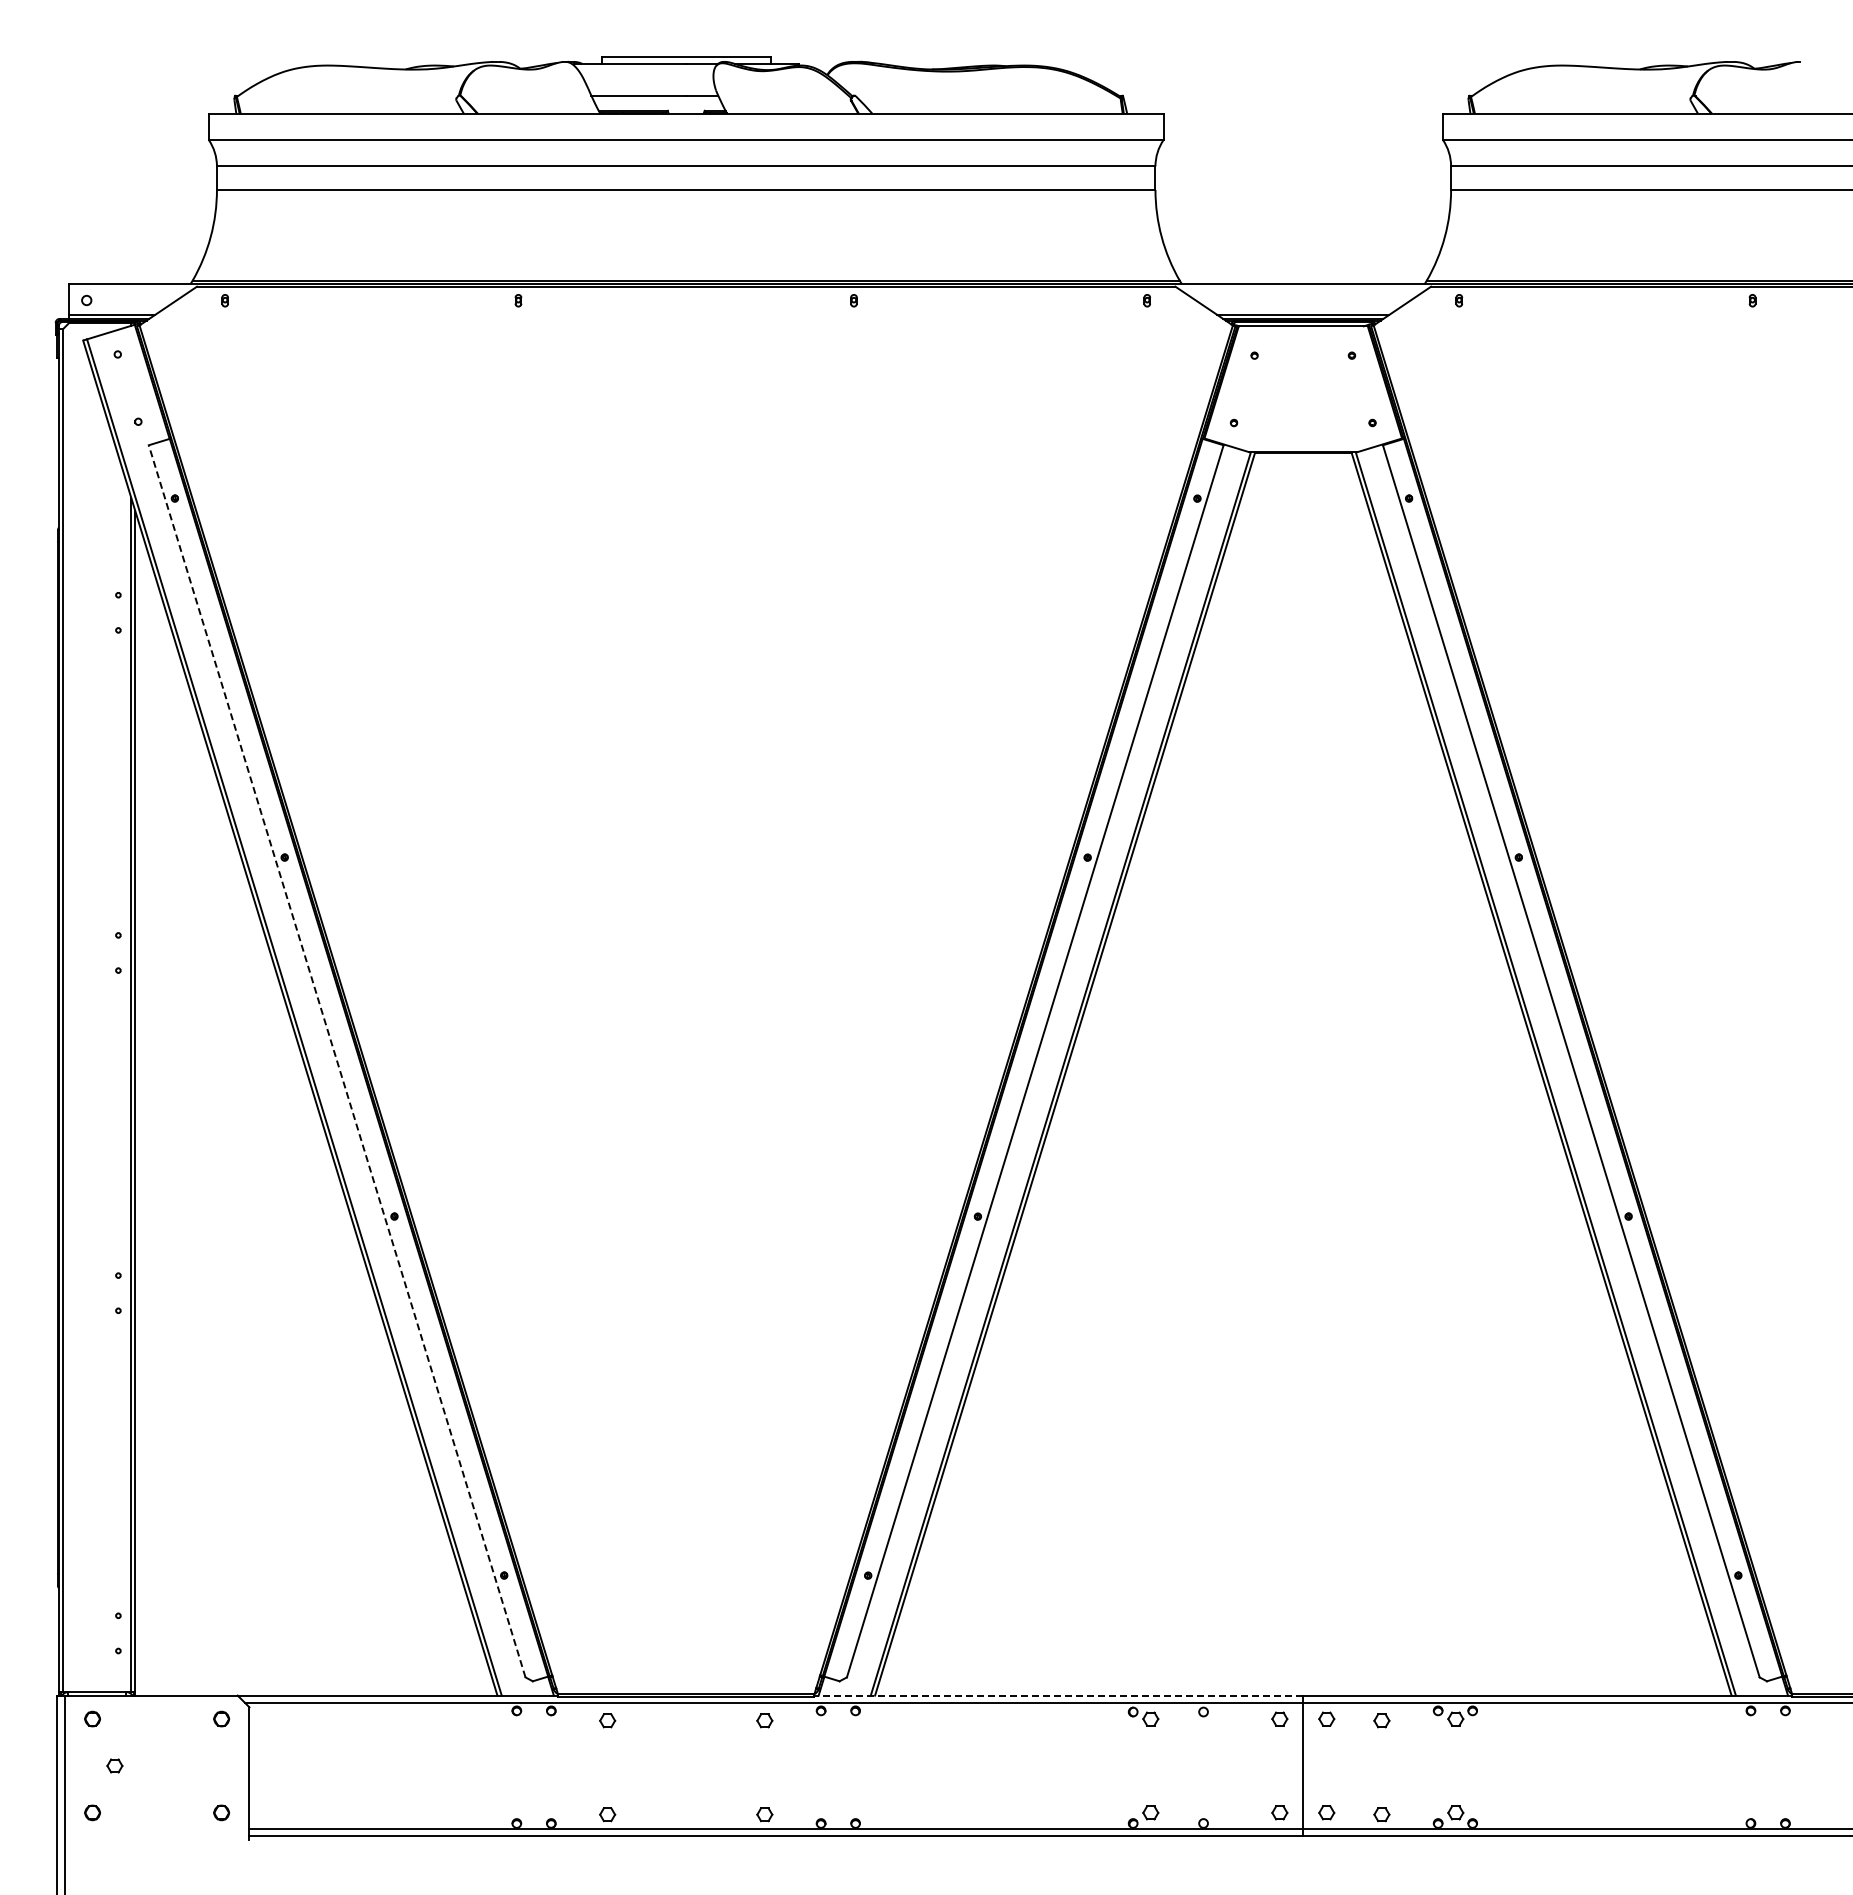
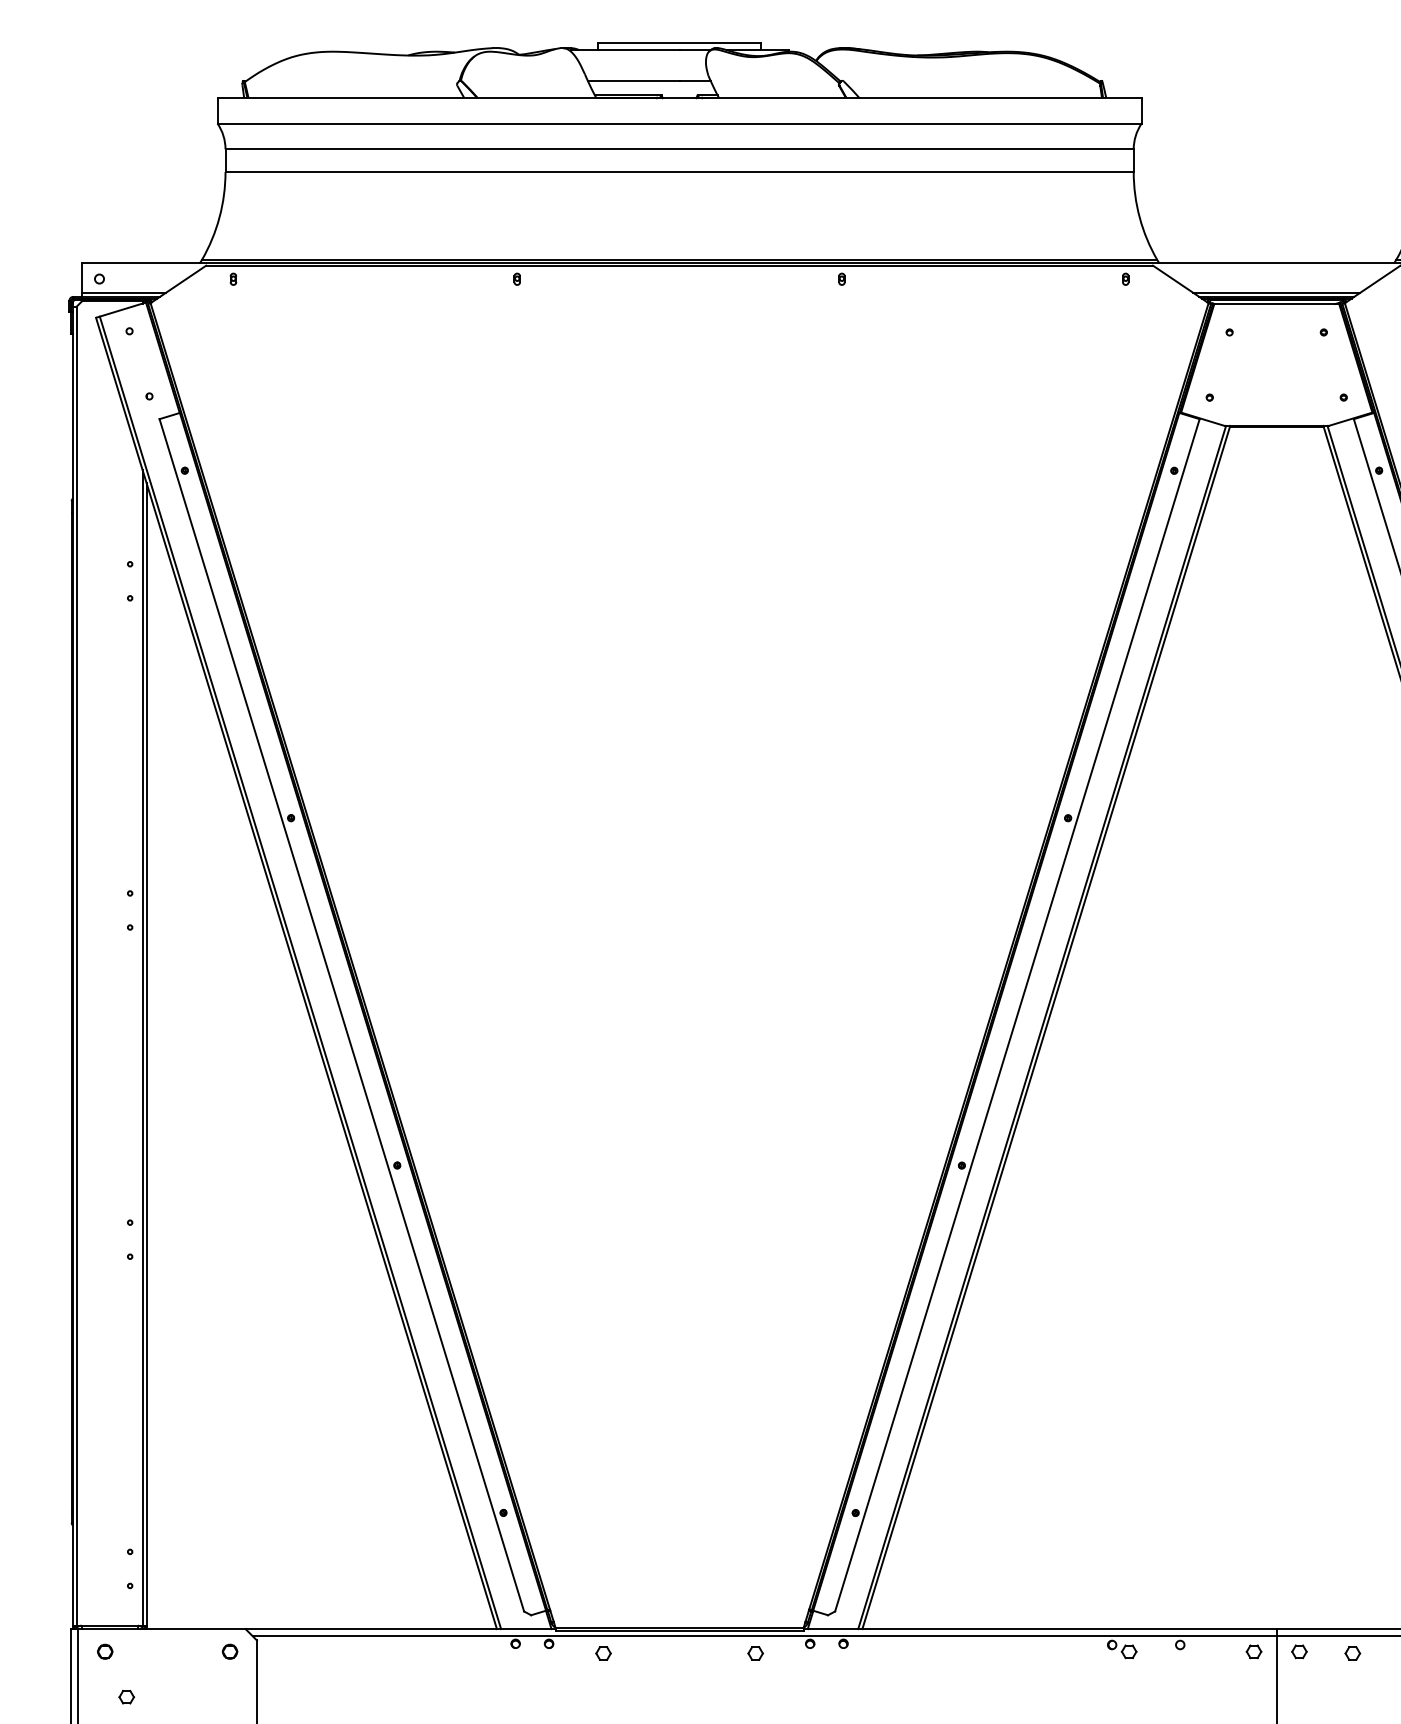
line: (337, 1060) -> (342, 1014), dashed -> solid
line: (1058, 1695) -> (1039, 1628), dashed -> solid

